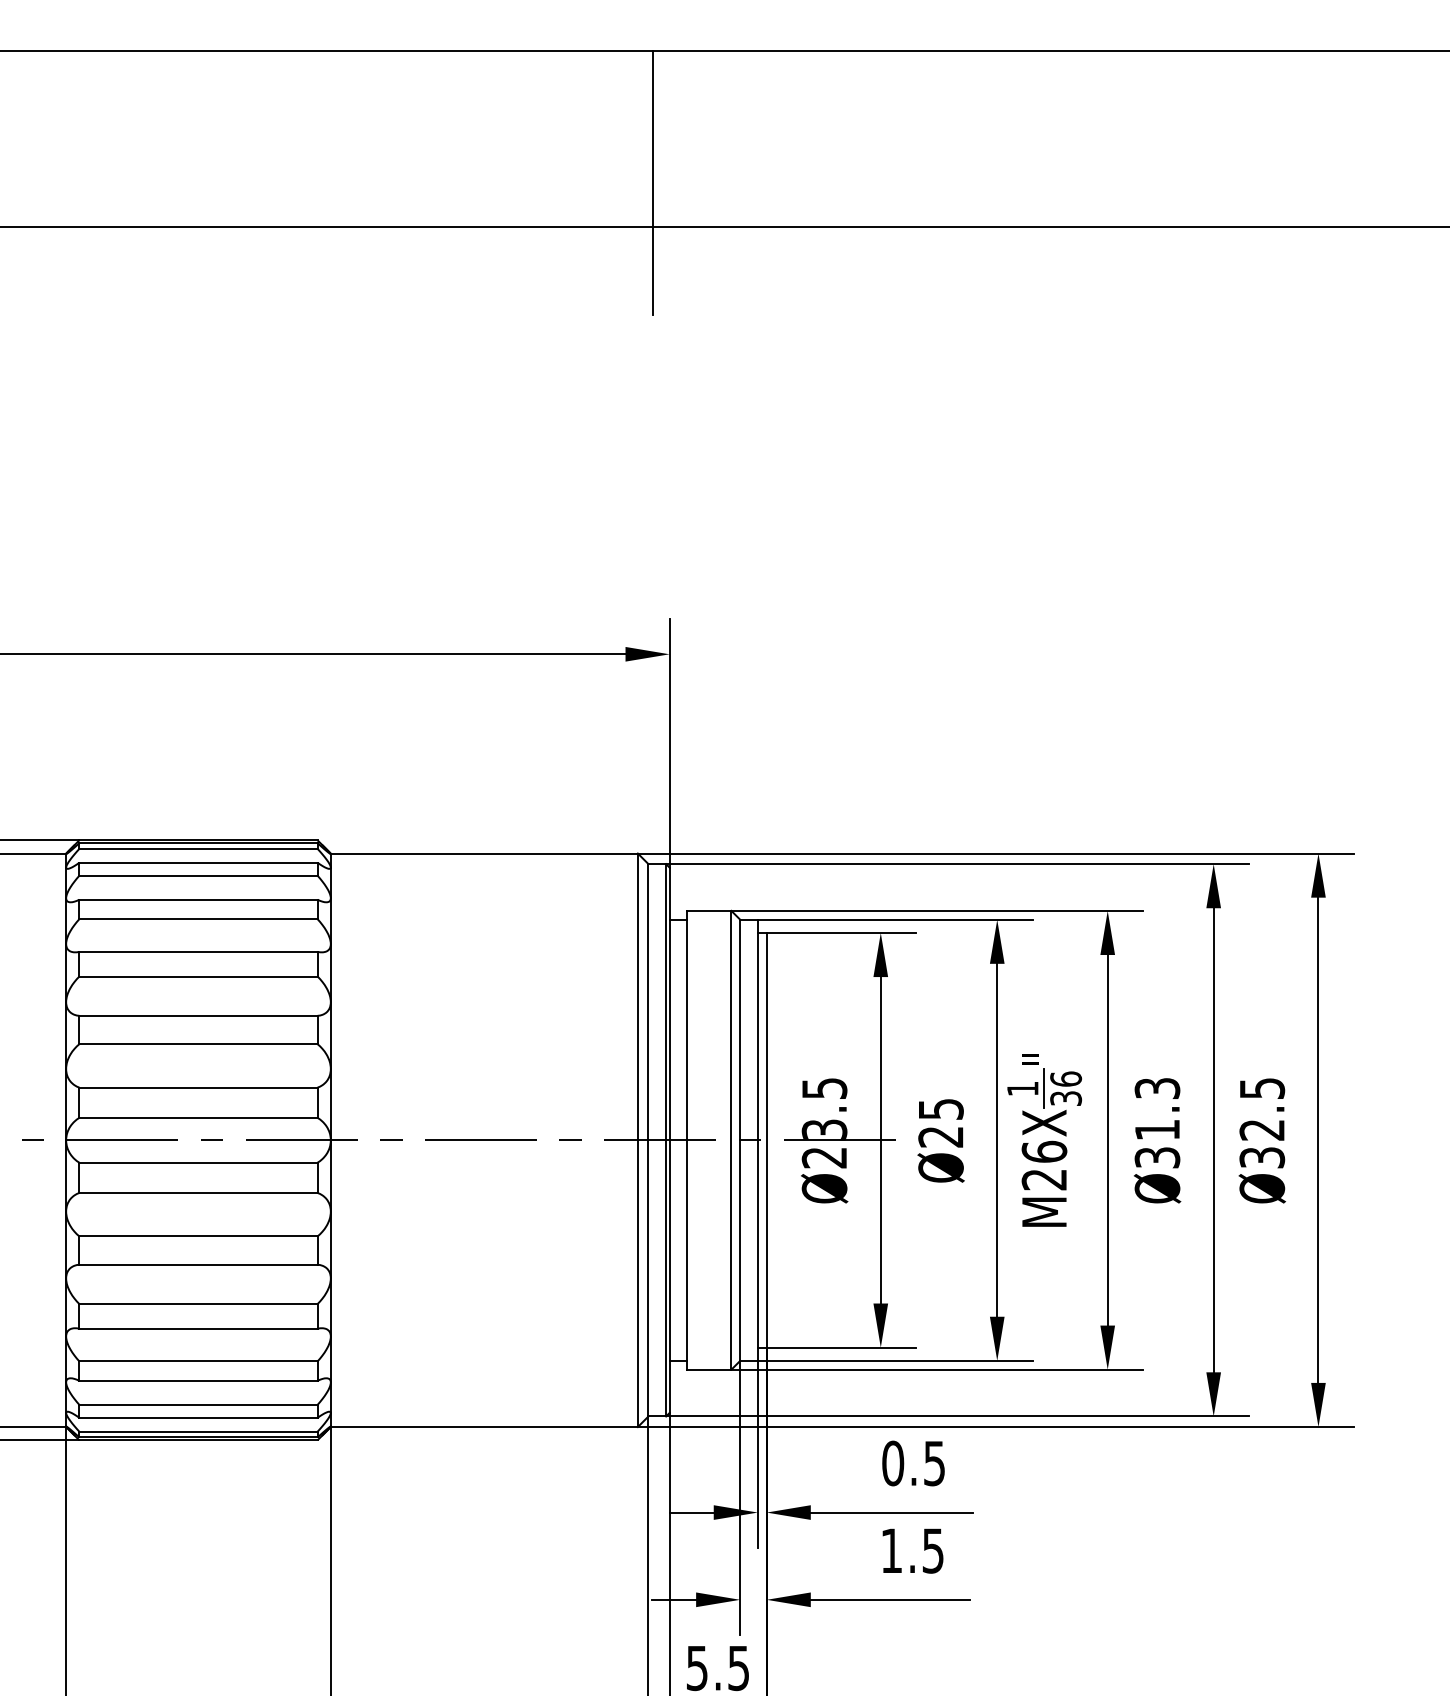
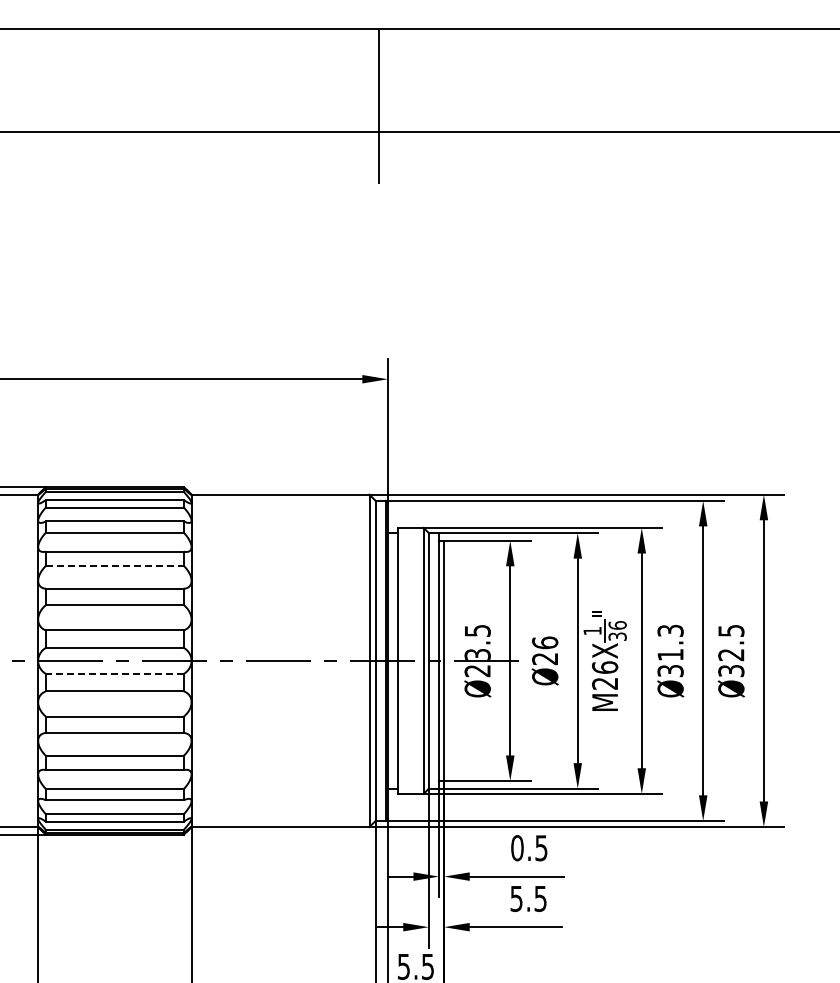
line: (199, 975) -> (115, 565), solid -> dashed
text: (941, 1108) -> (545, 642), Ø25 -> Ø26
line: (197, 1162) -> (114, 673), solid -> dashed
text: (891, 1552) -> (516, 899), 1.5 -> 5.5

